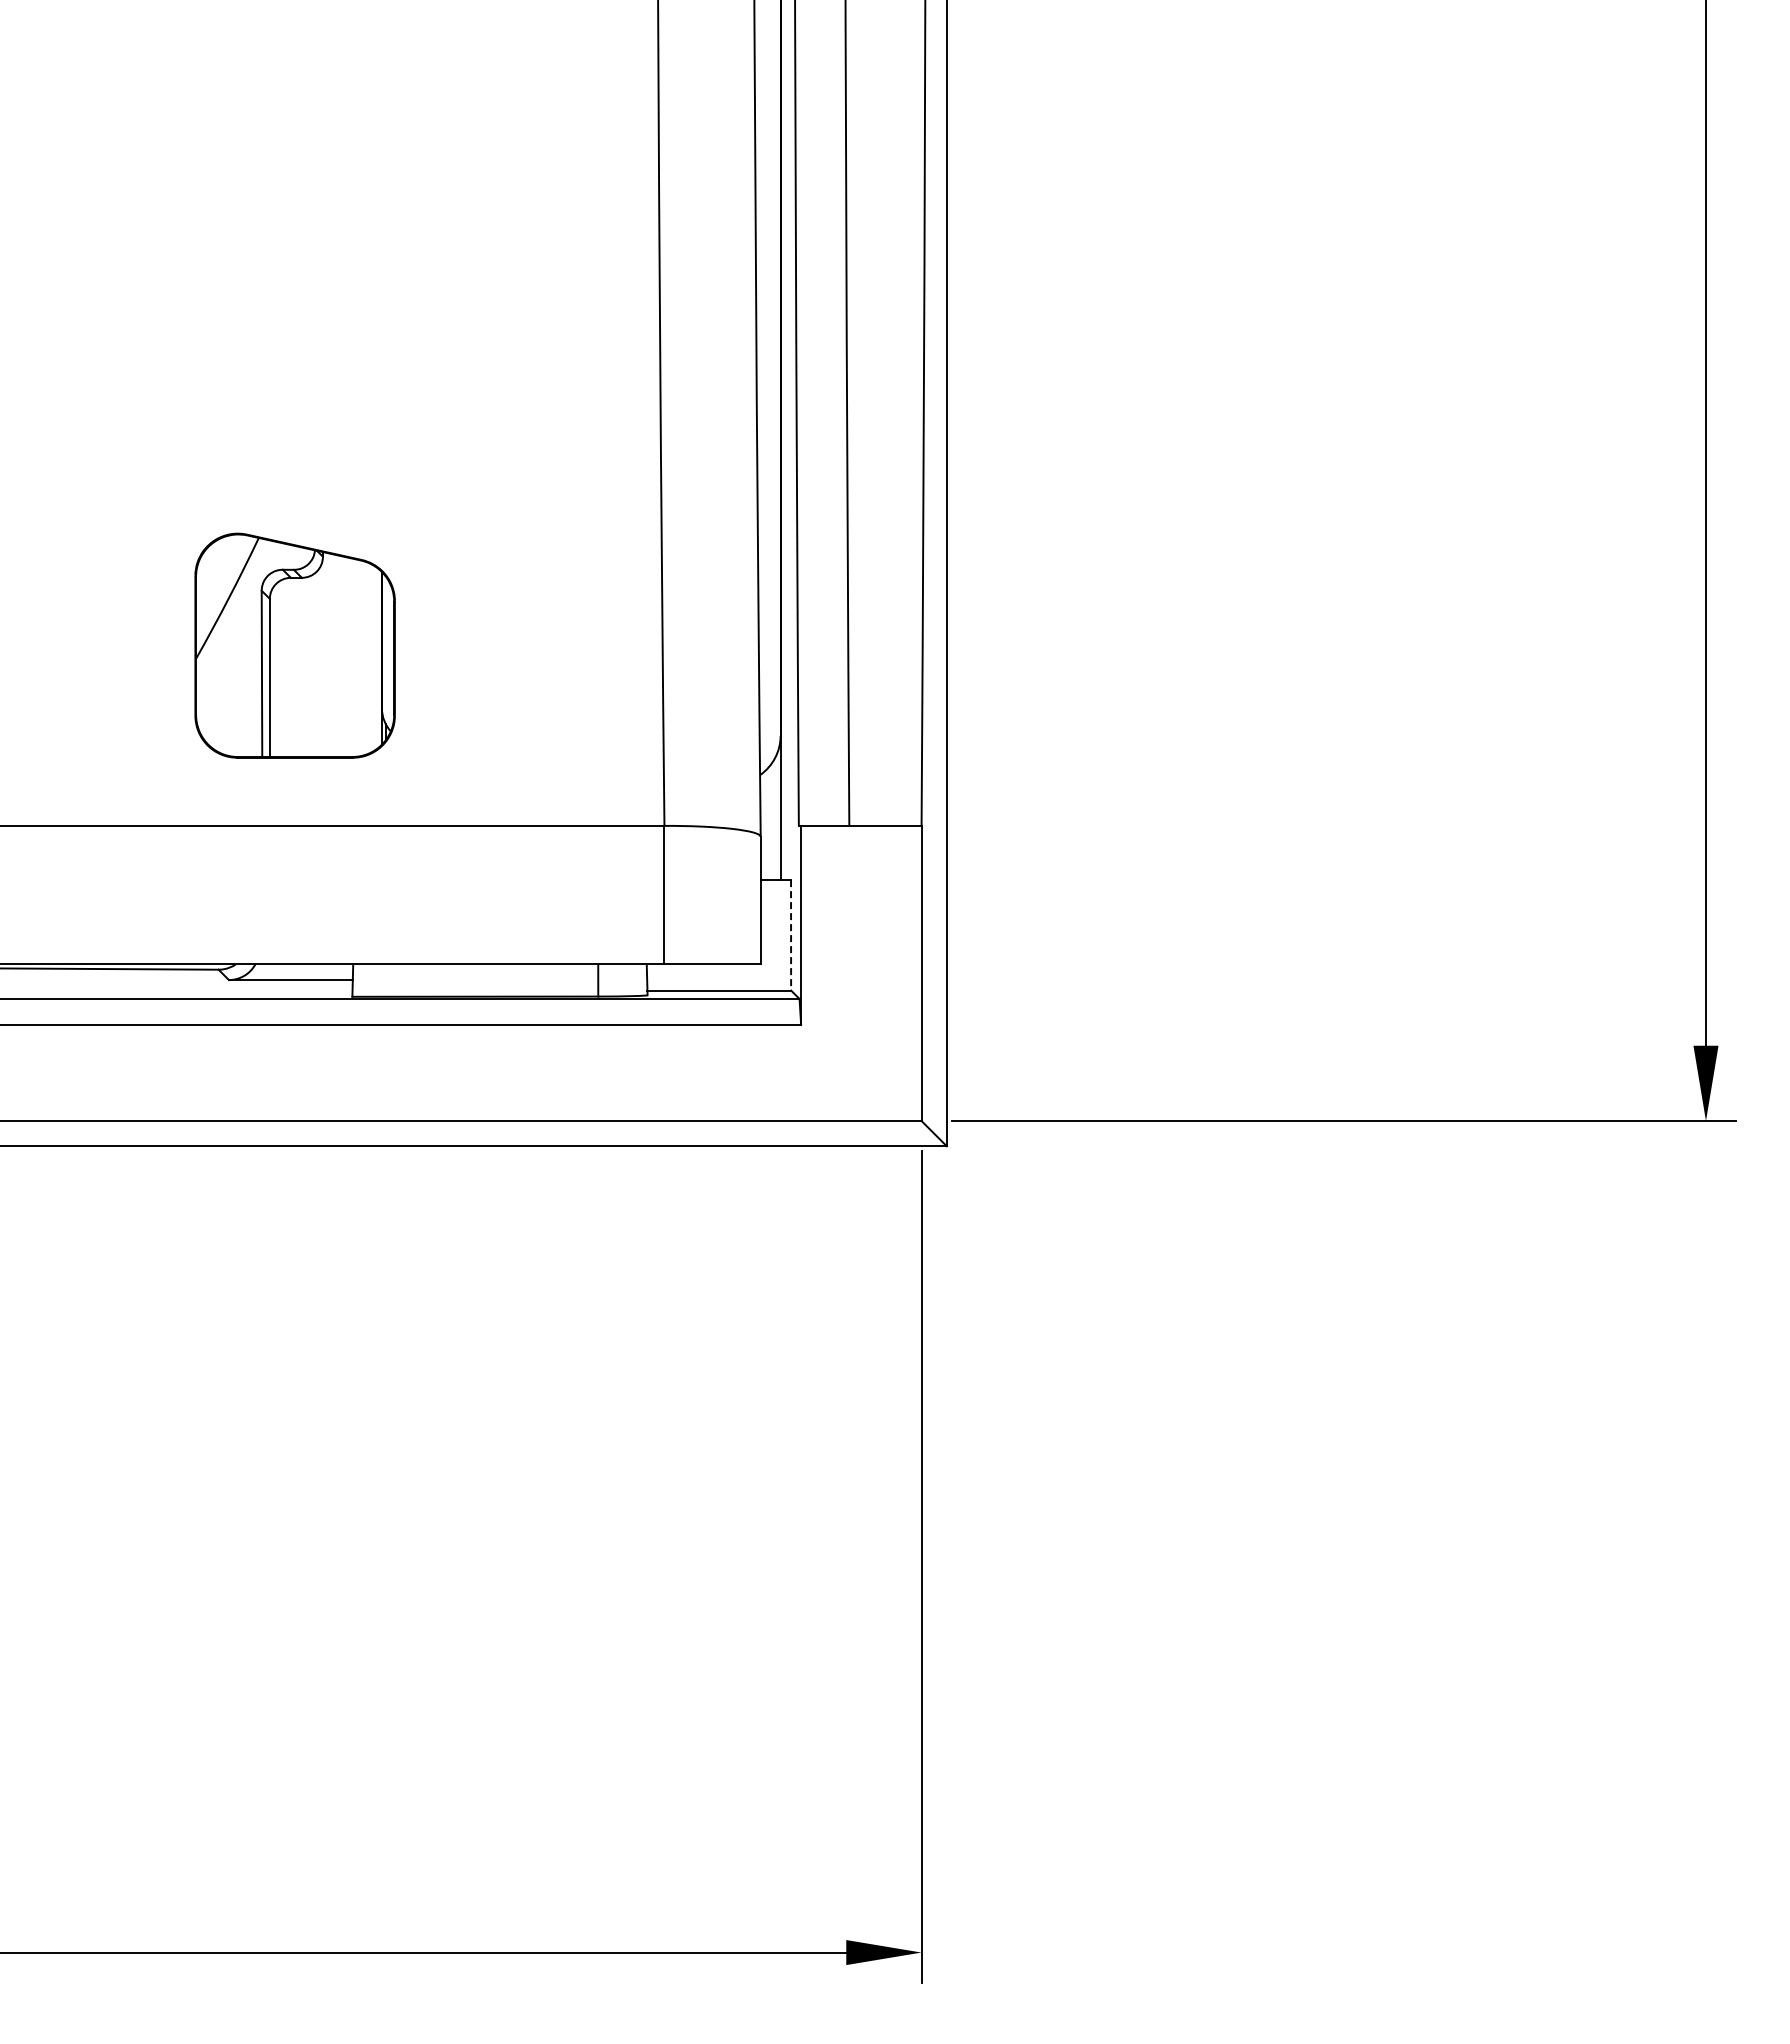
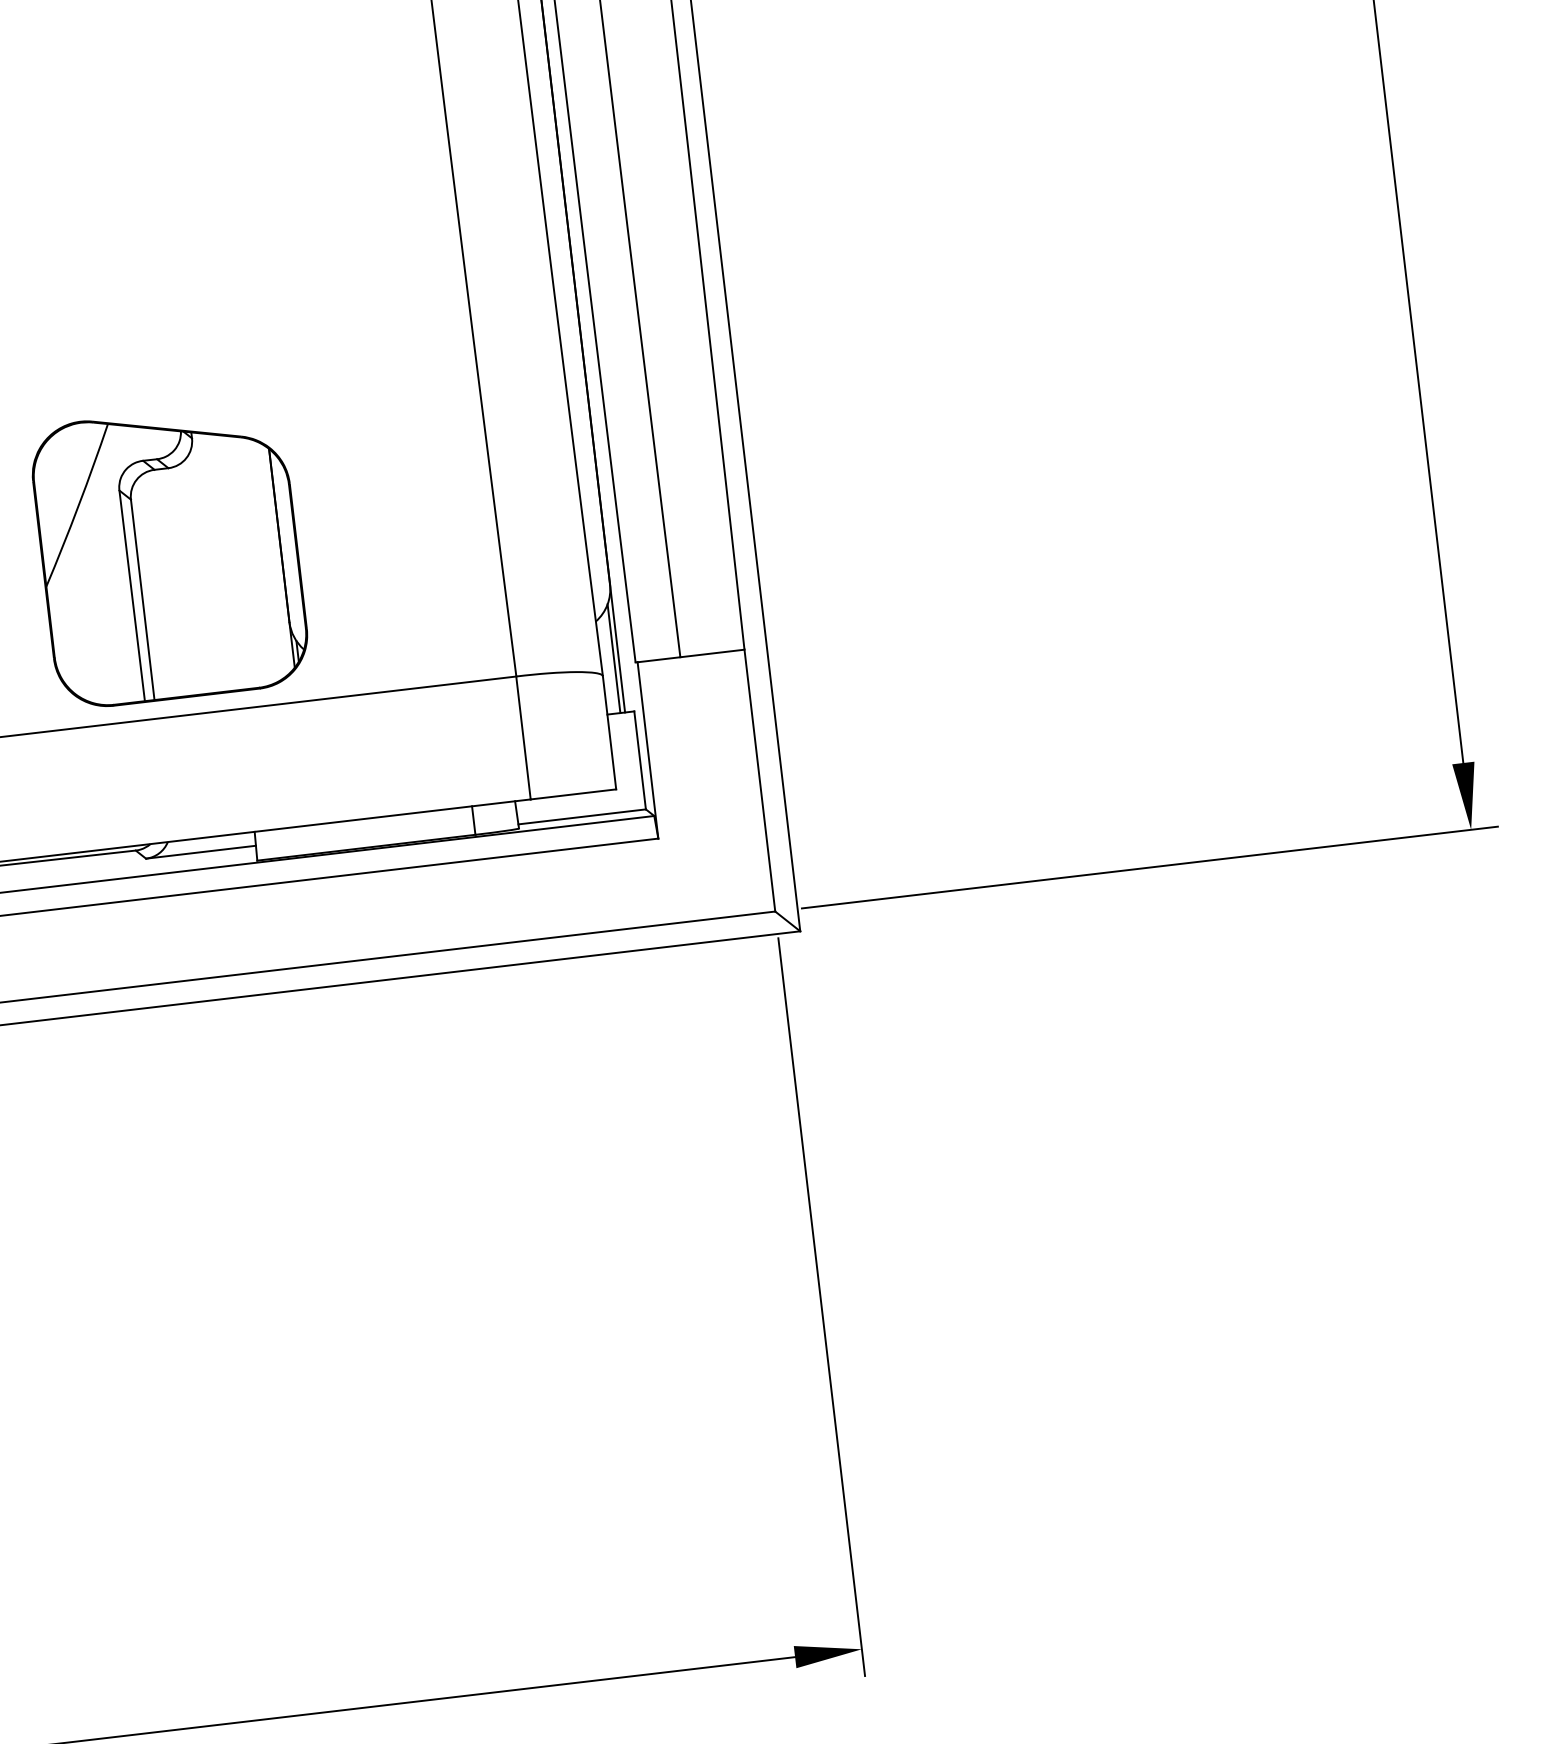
part: (294, 645) -> (169, 555), size x1.43
line: (775, 818) -> (614, 658), added
line: (791, 935) -> (640, 760), dashed -> solid

